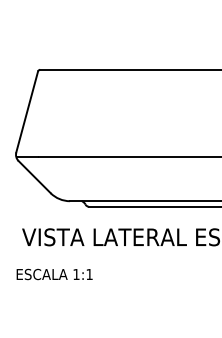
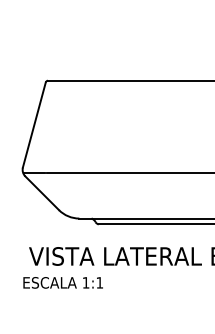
text: (54, 274) -> (63, 282), moved

